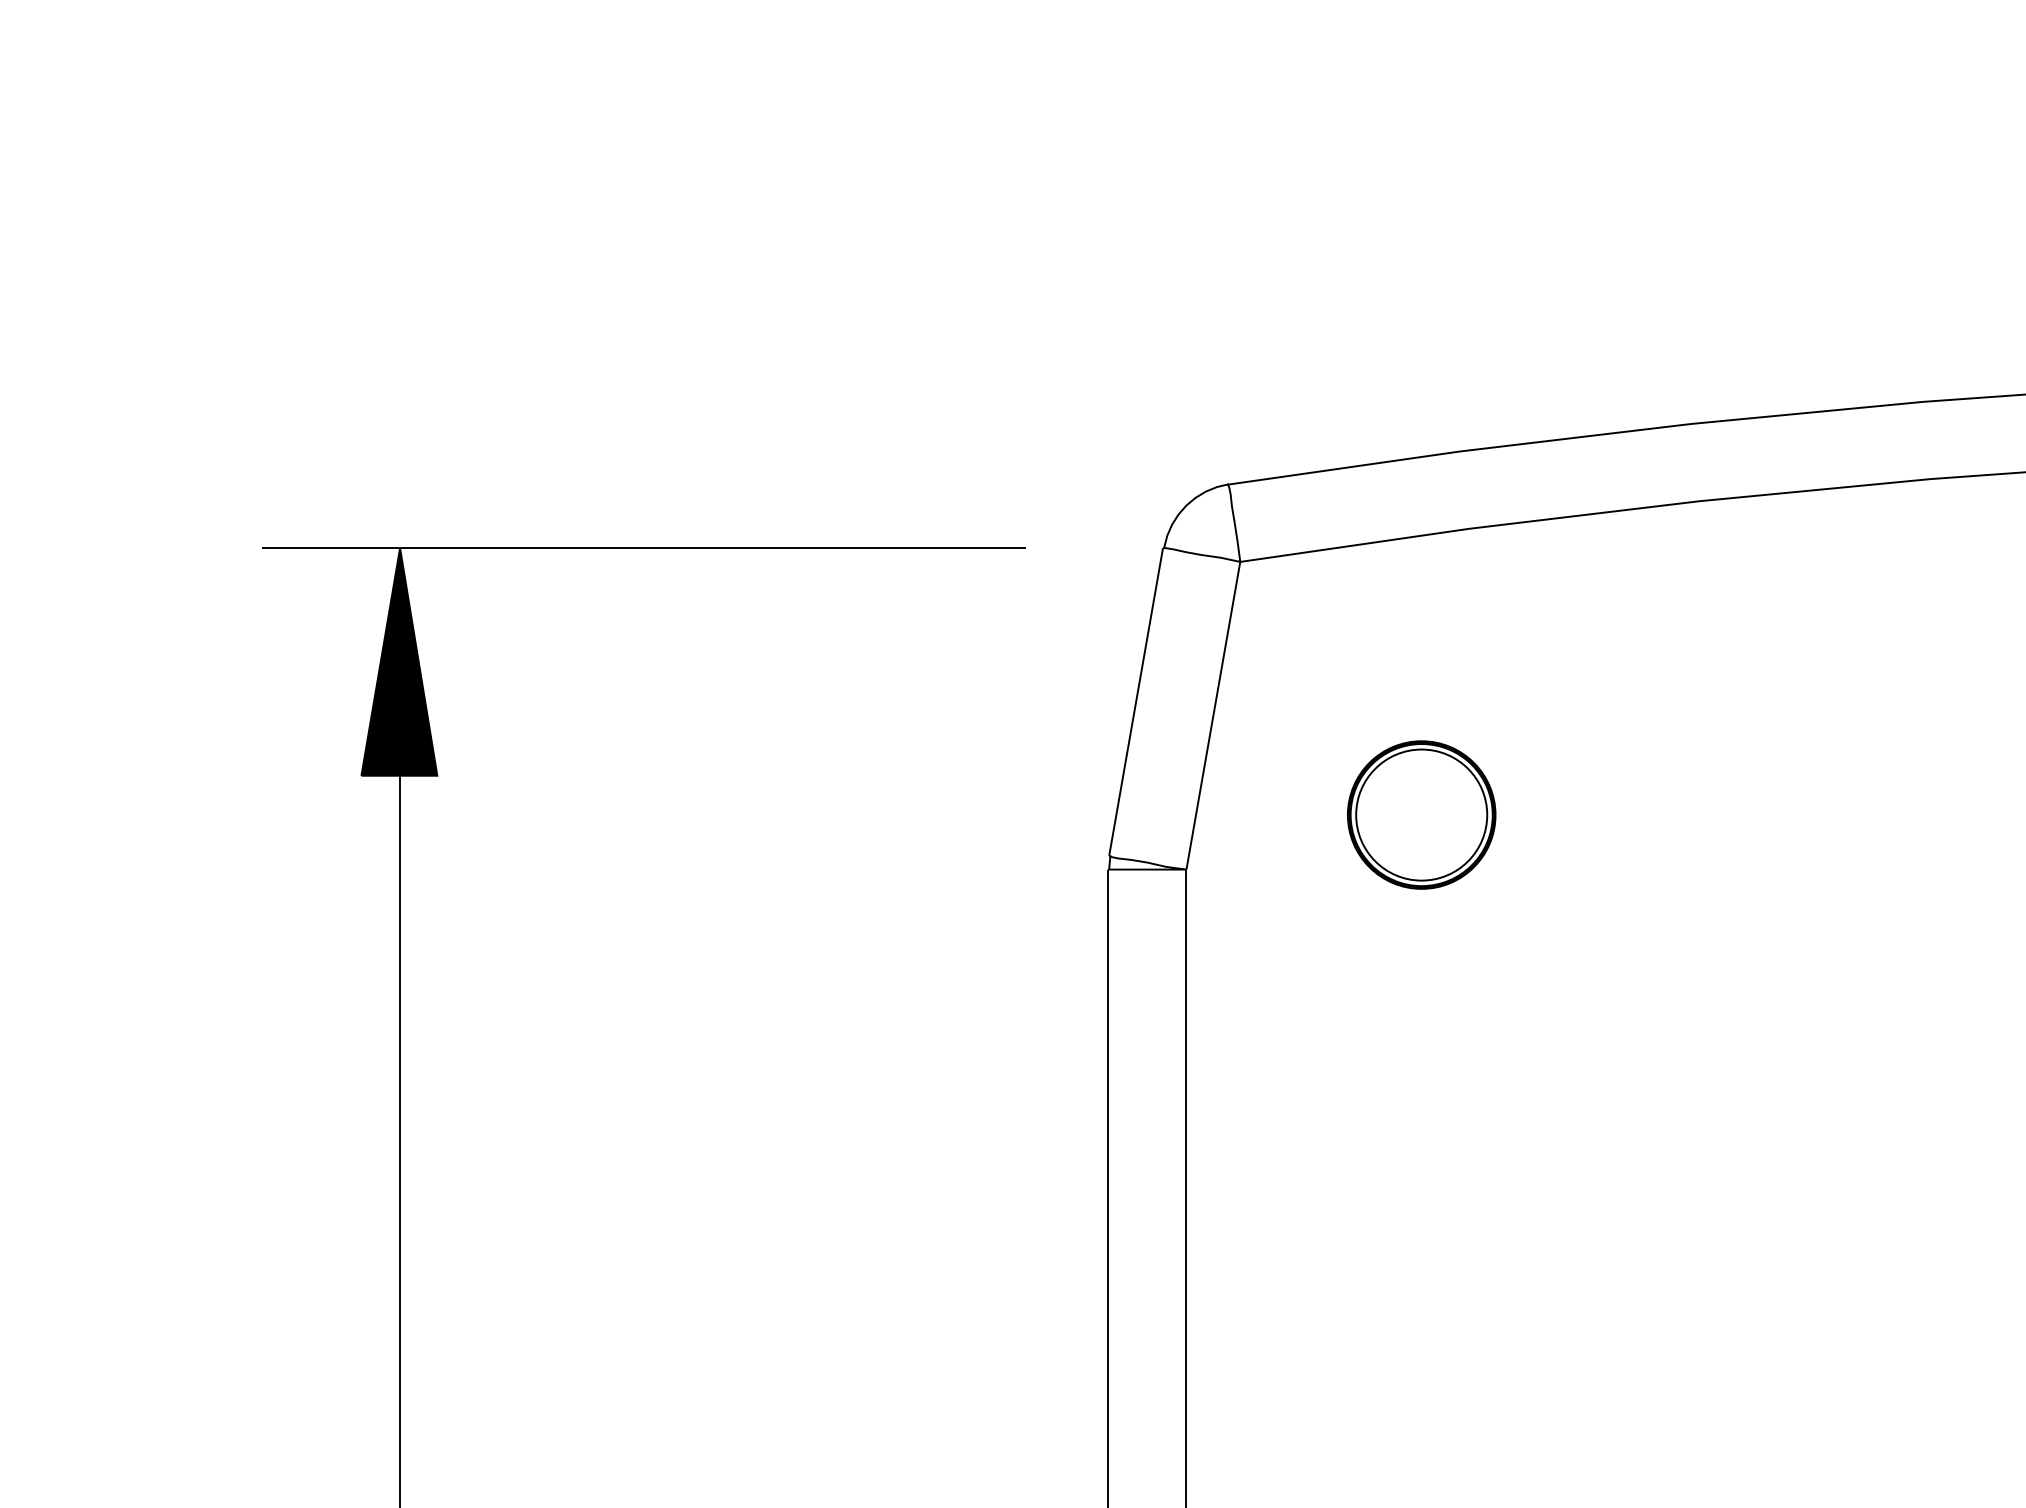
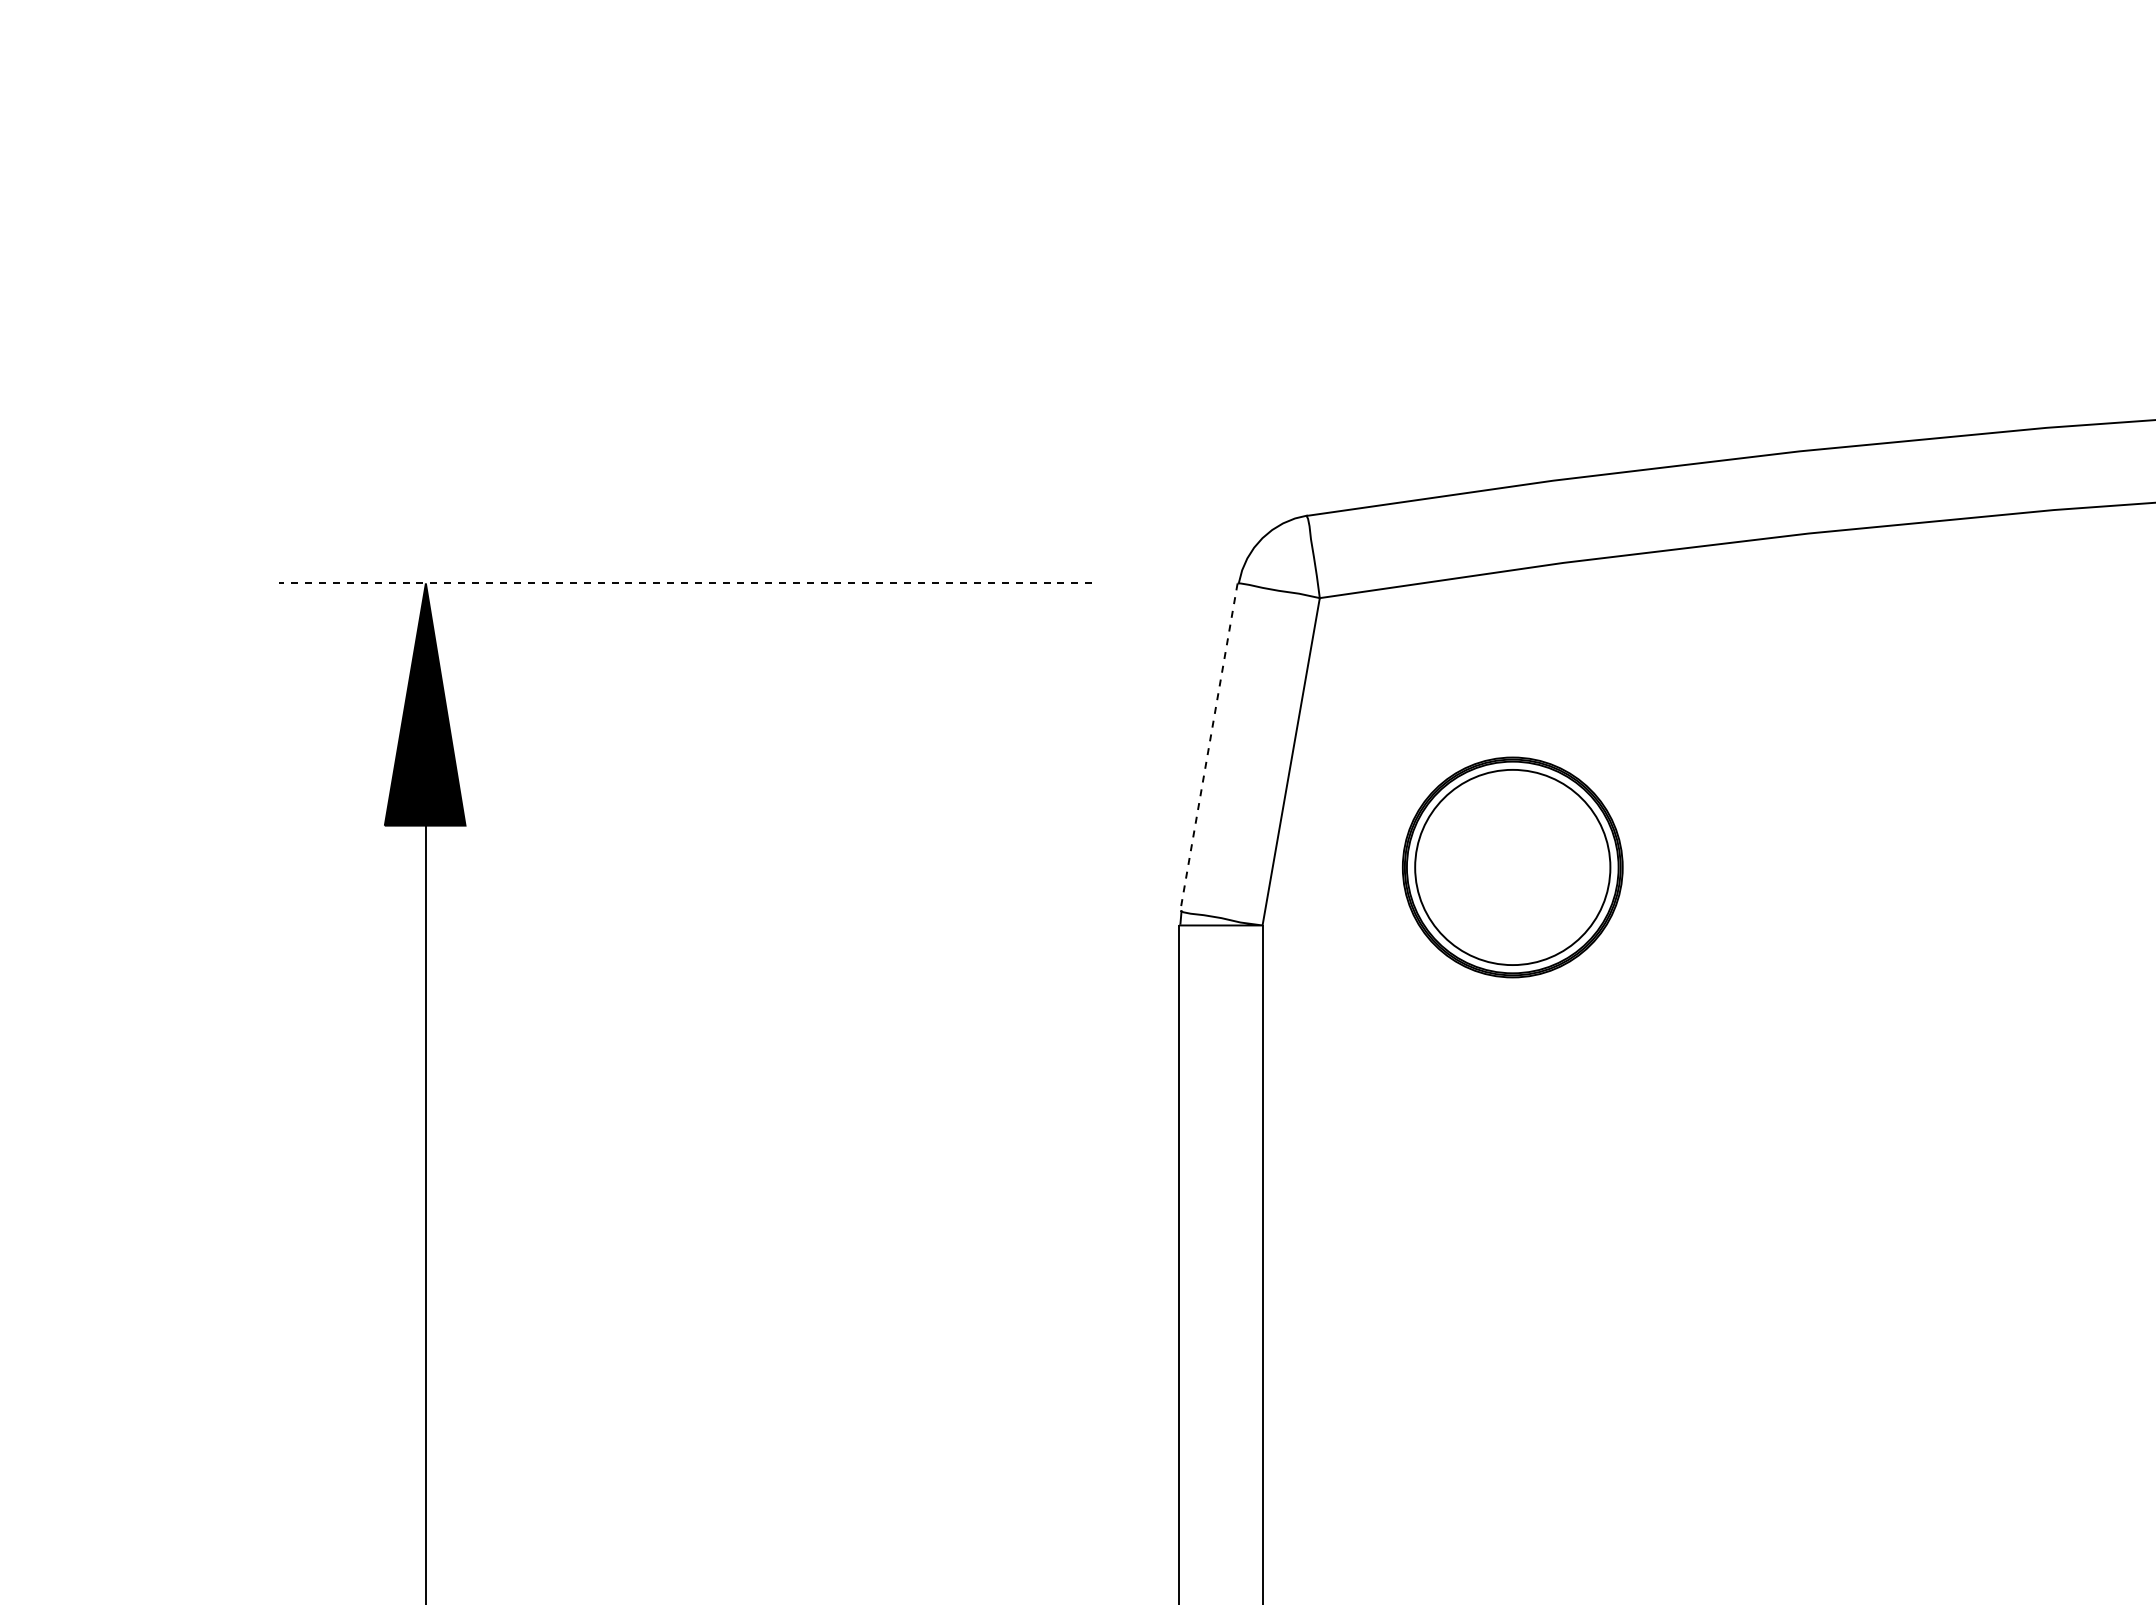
line: (644, 548) -> (685, 583), solid -> dashed
line: (1135, 702) -> (1208, 747), solid -> dashed
part: (1421, 815) -> (1512, 867), size x1.4

